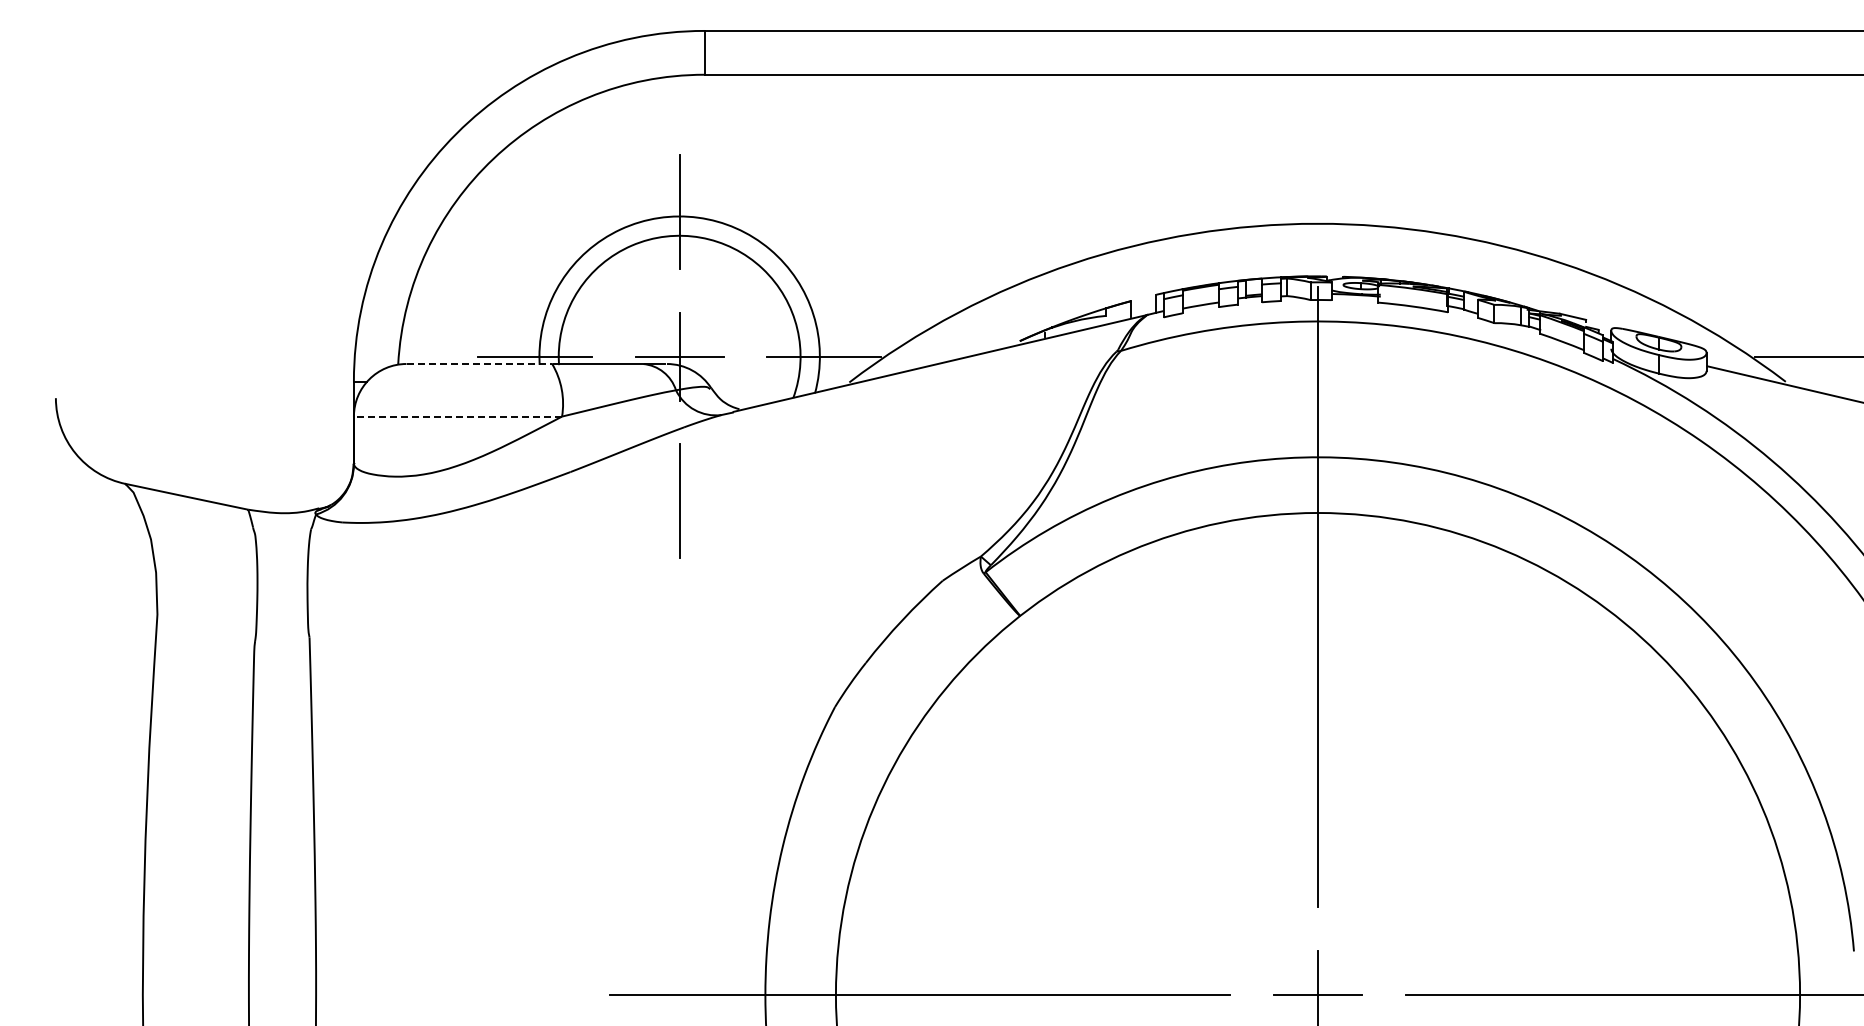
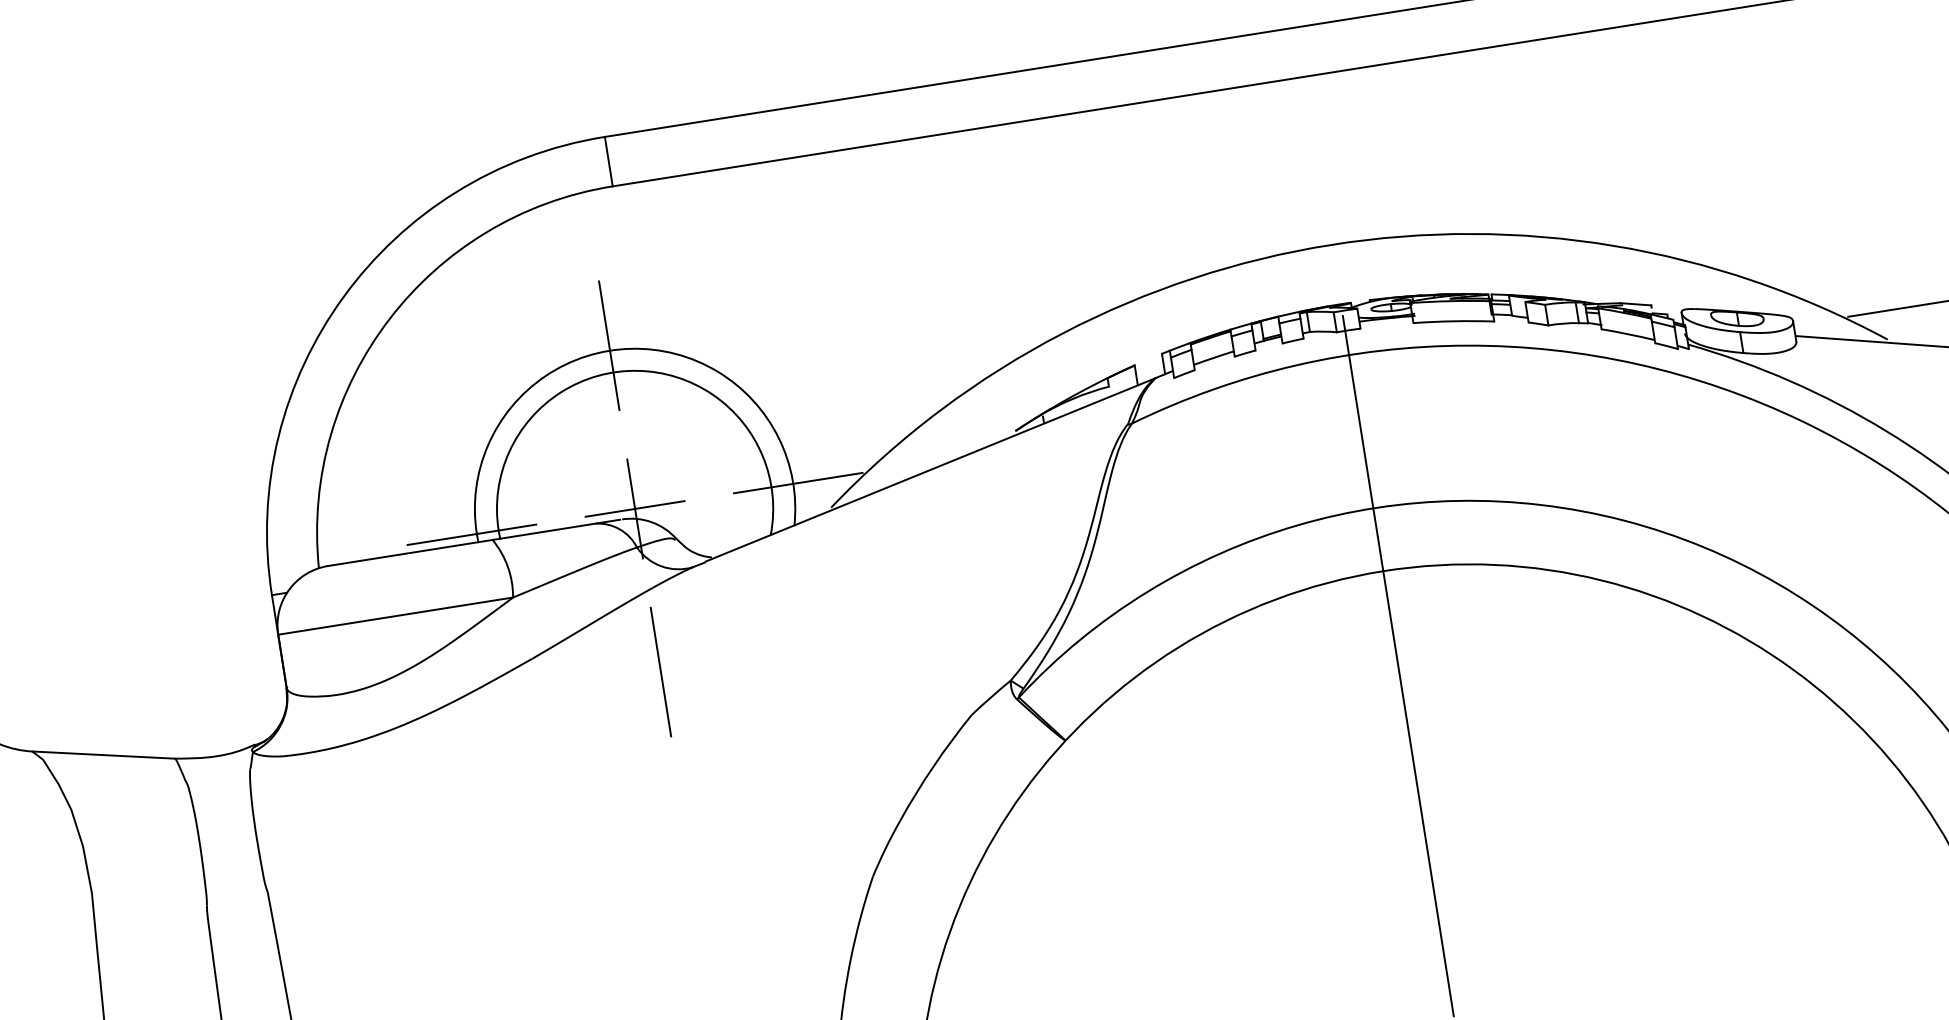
line: (479, 364) -> (410, 553), dashed -> solid
line: (457, 416) -> (395, 616), dashed -> solid

